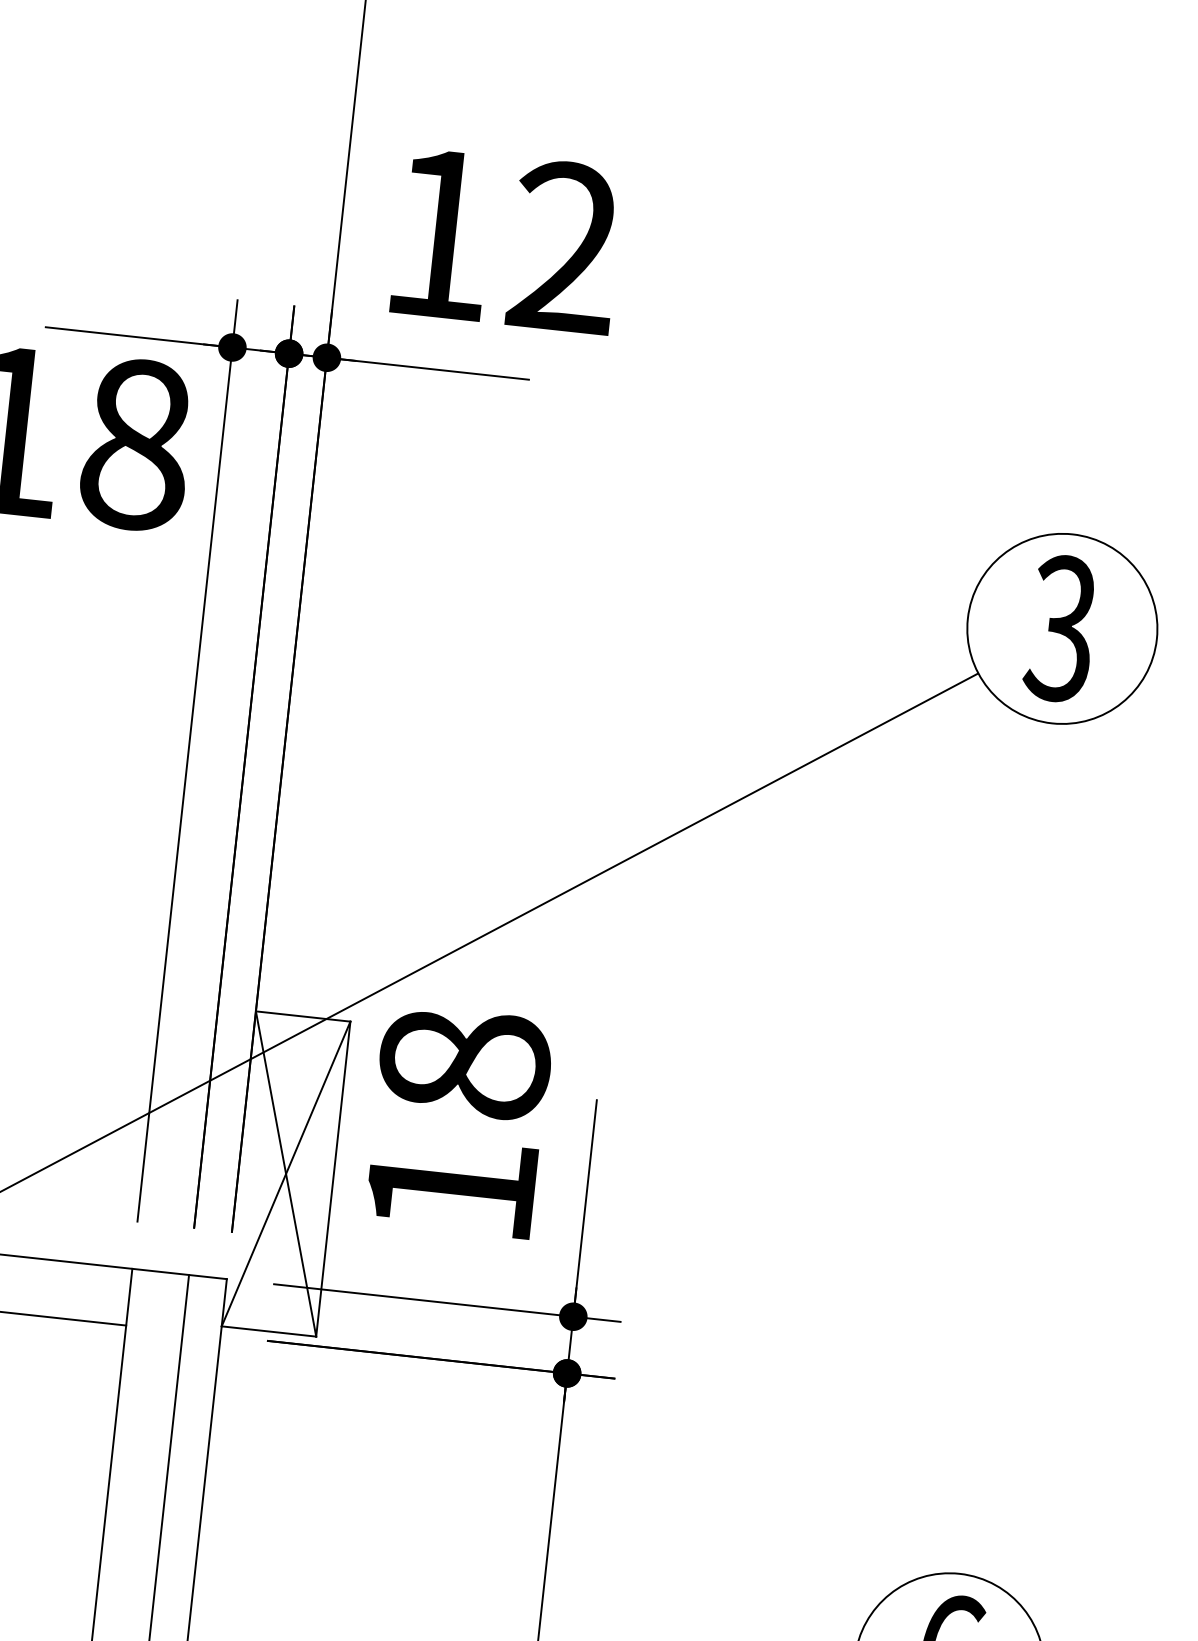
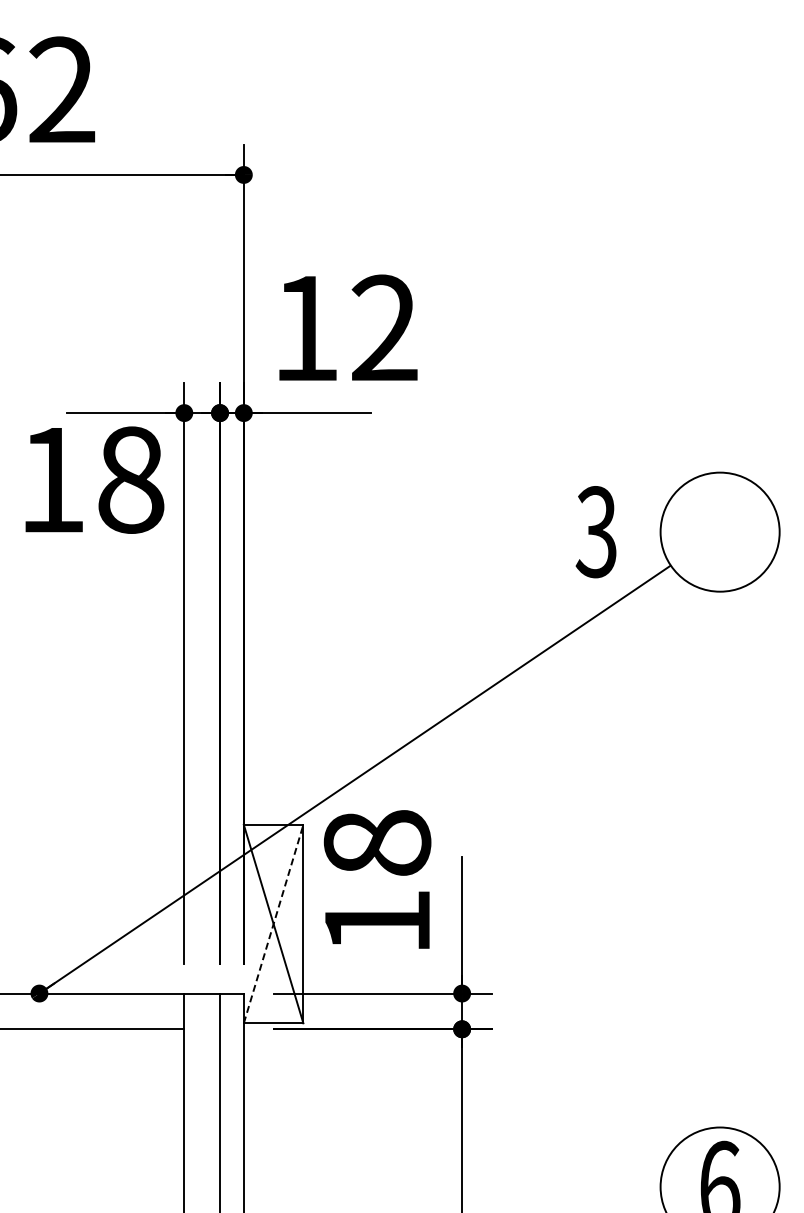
text: (1059, 629) -> (595, 532), moved
line: (285, 1174) -> (273, 924), solid -> dashed

